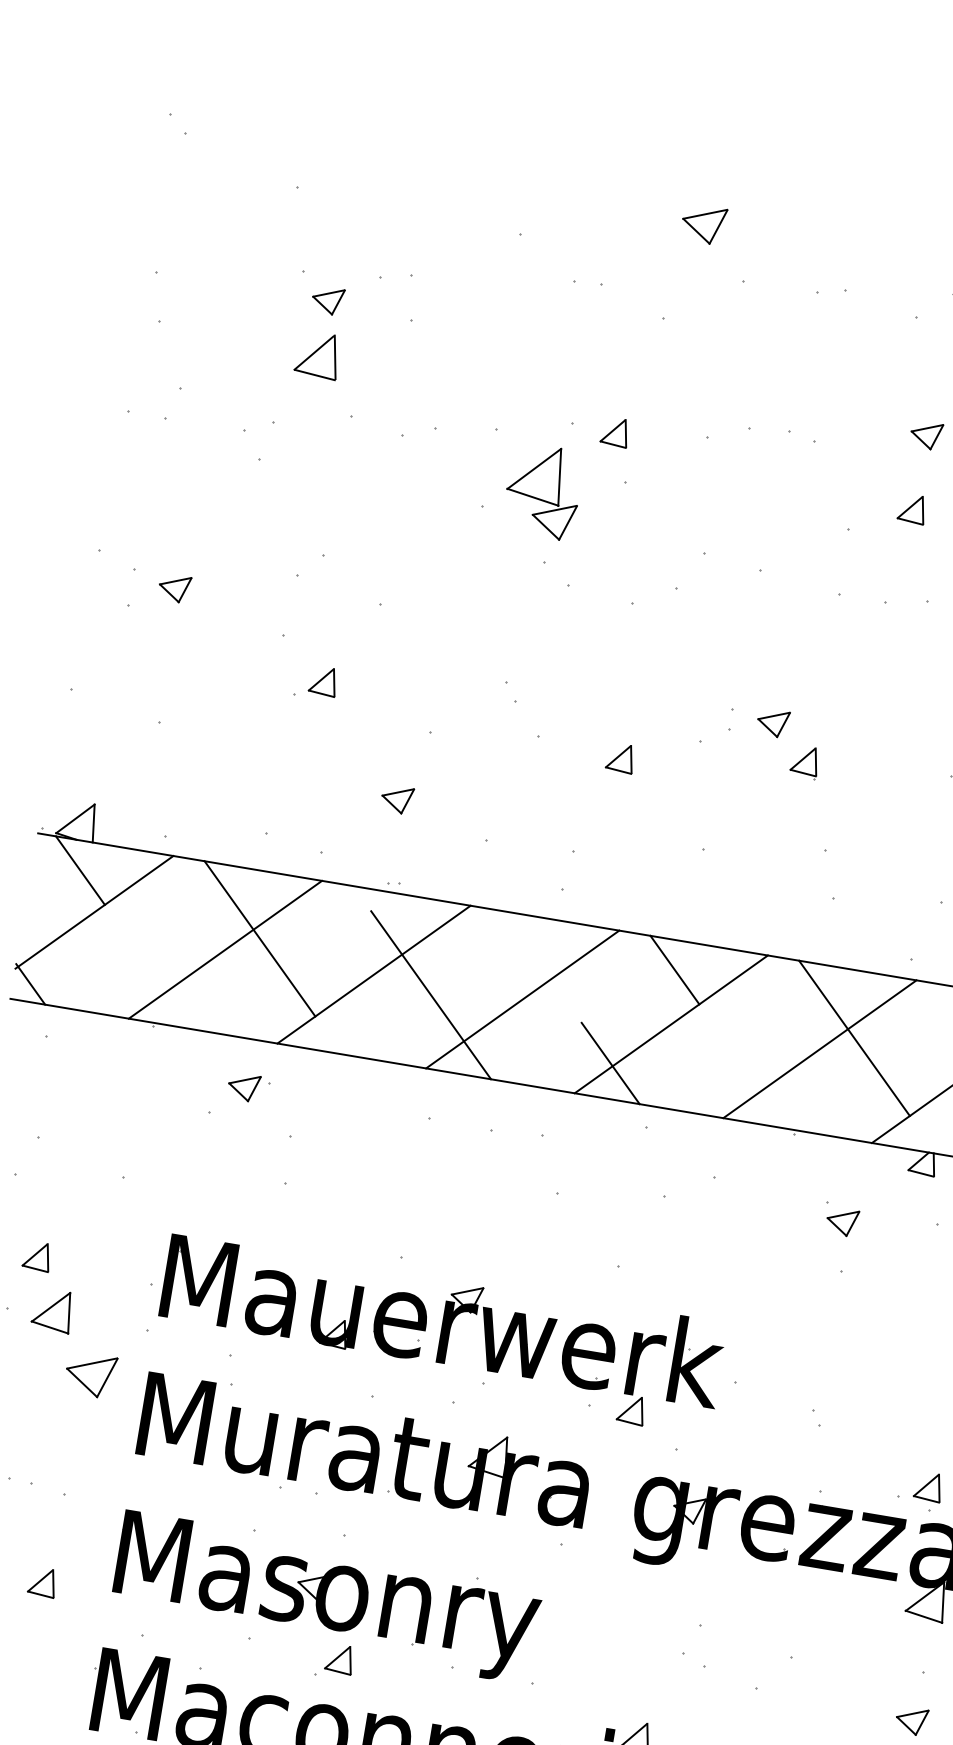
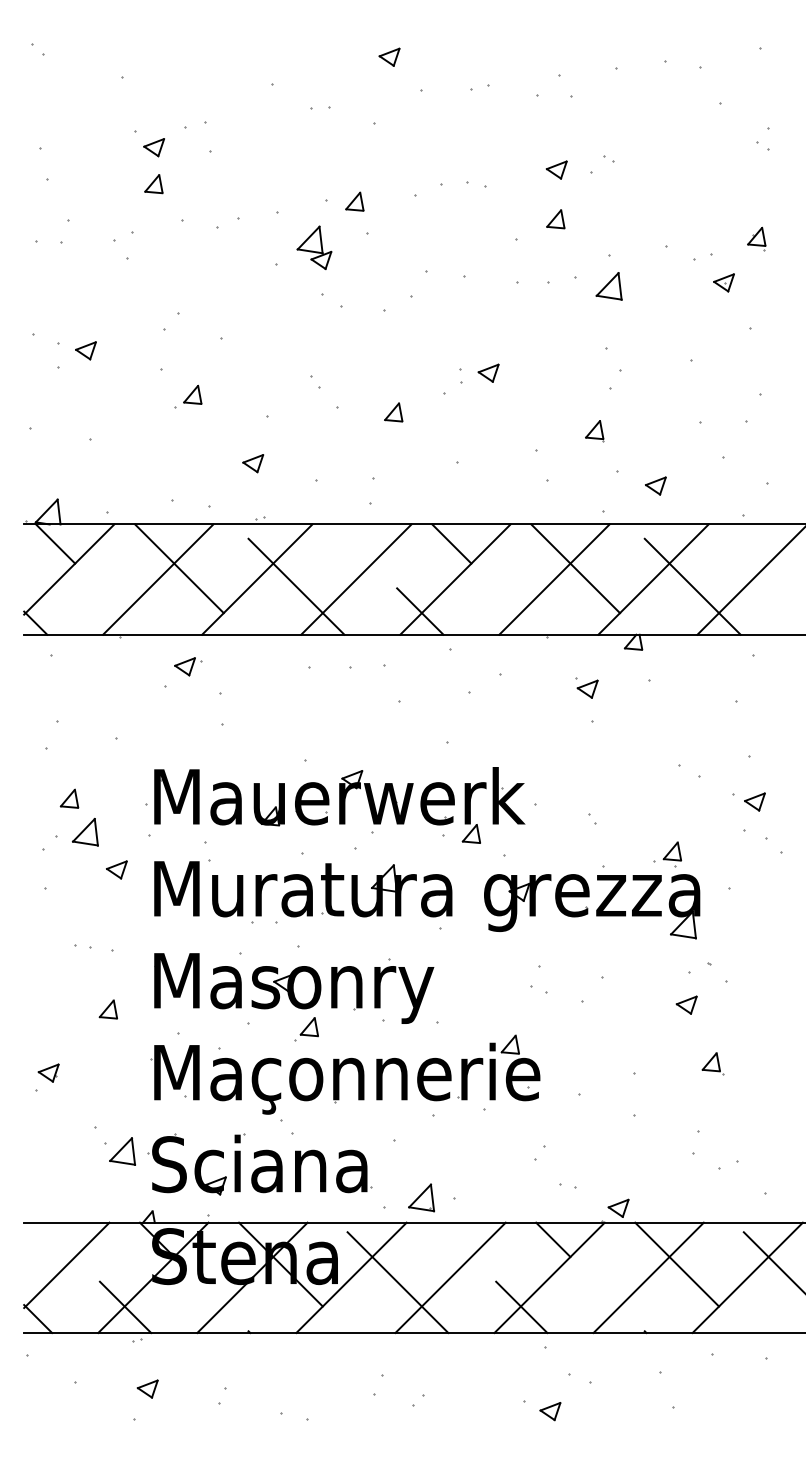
part: (703, 222) -> (389, 56), size x0.71
part: (317, 355) -> (153, 184), size x0.62
part: (543, 490) -> (314, 247), size x0.71
part: (804, 762) -> (594, 431), moved
part: (90, 1374) -> (116, 869), size x0.62

